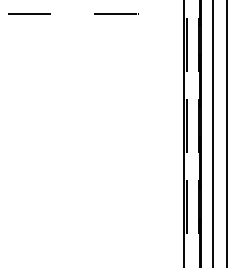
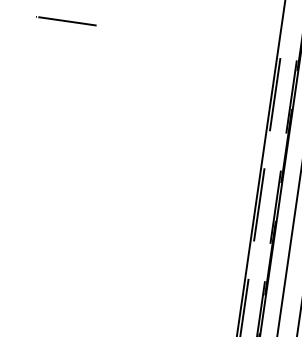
line: (116, 13) -> (185, 37), removed

